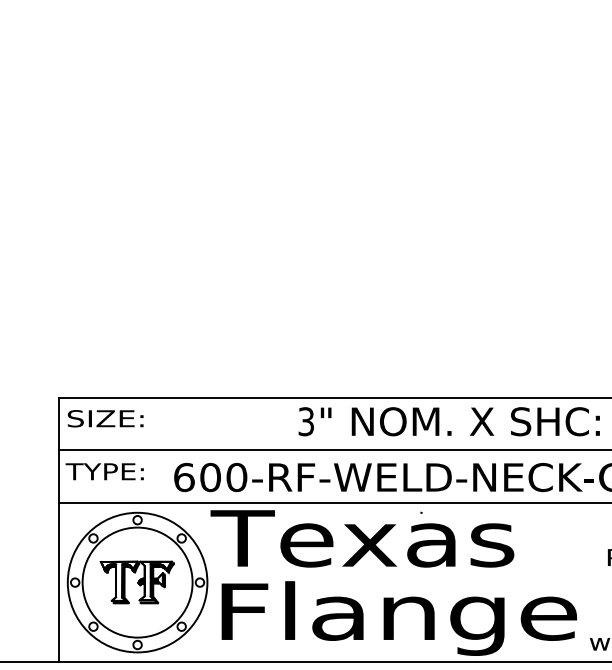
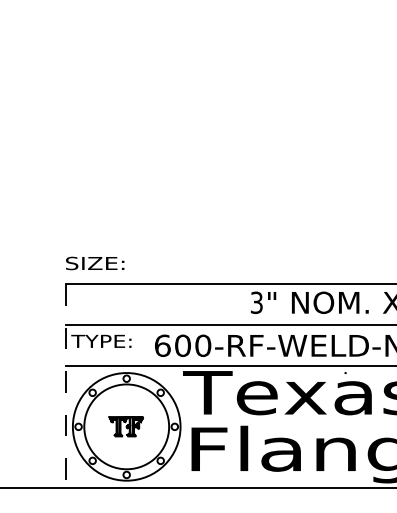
text: (105, 418) -> (95, 263), moved
line: (58, 530) -> (65, 386), solid -> dashed
part: (136, 582) -> (125, 426), size x0.6

